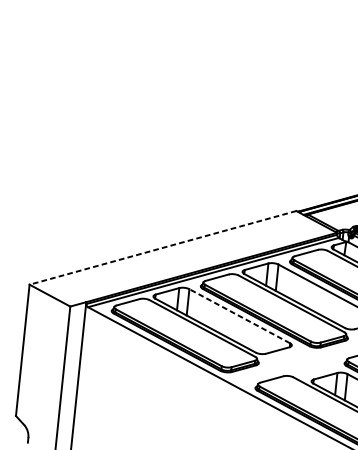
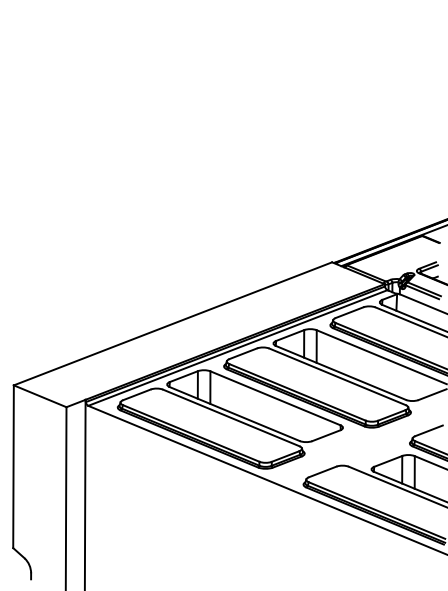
line: (162, 247) -> (172, 323), dashed -> solid
line: (239, 316) -> (275, 398), dashed -> solid

